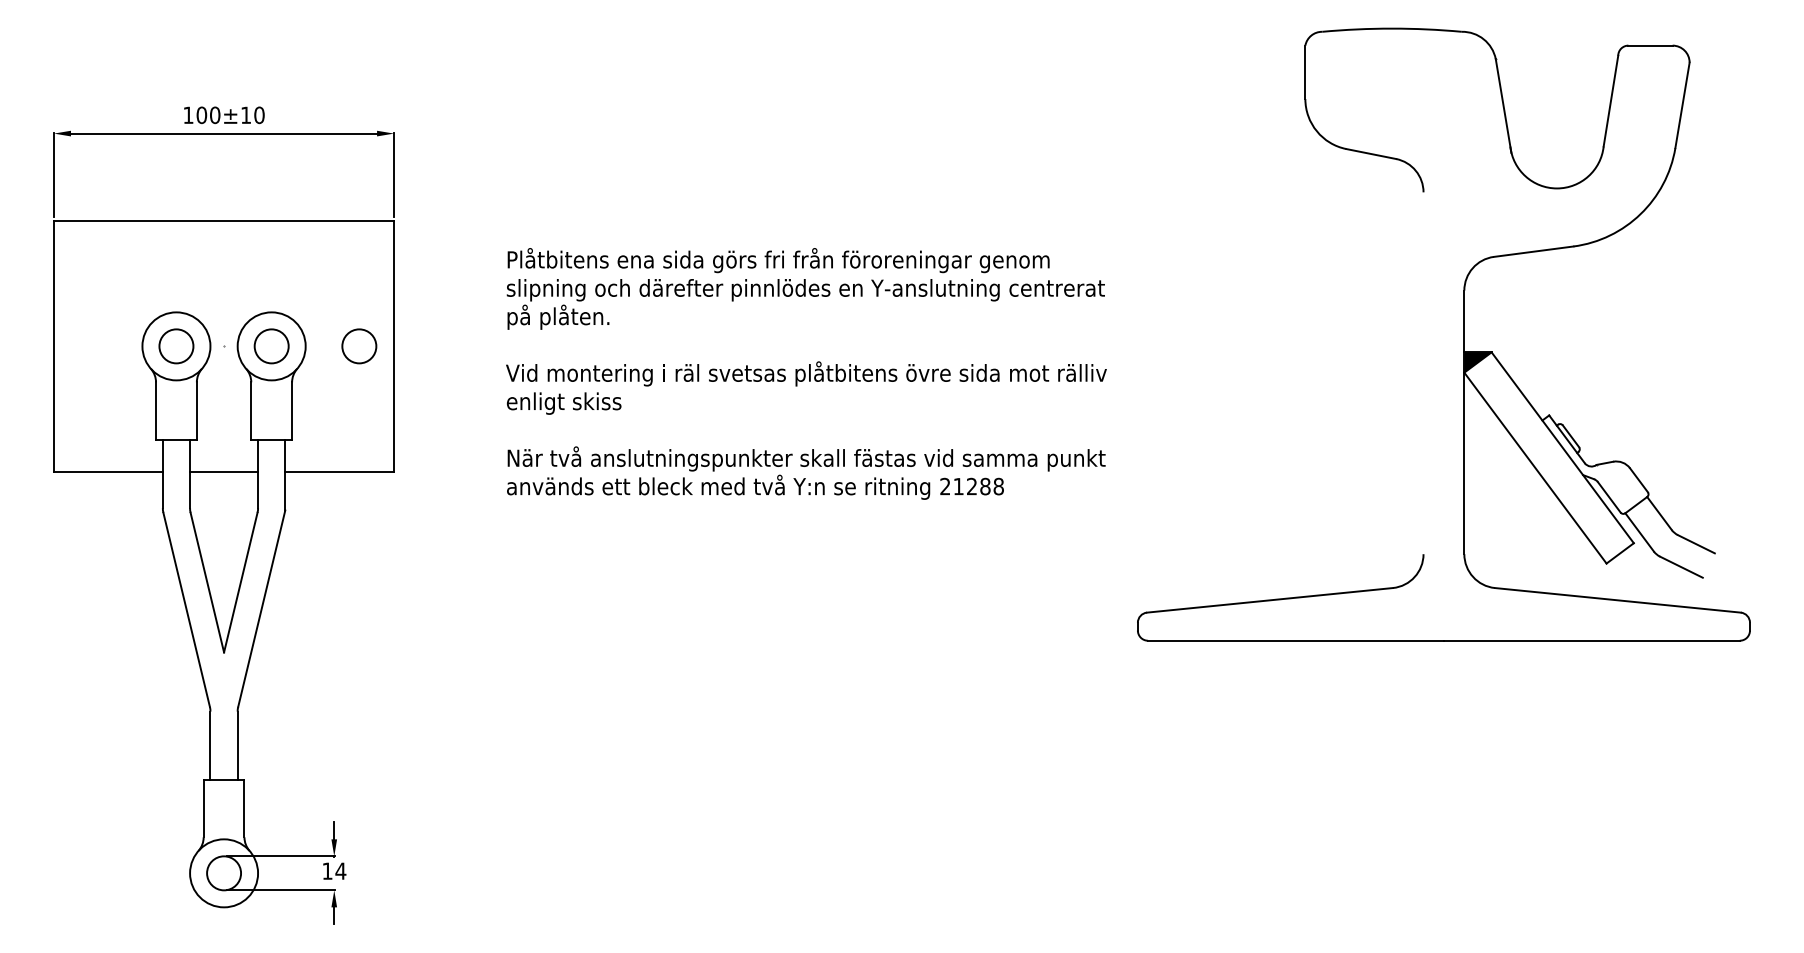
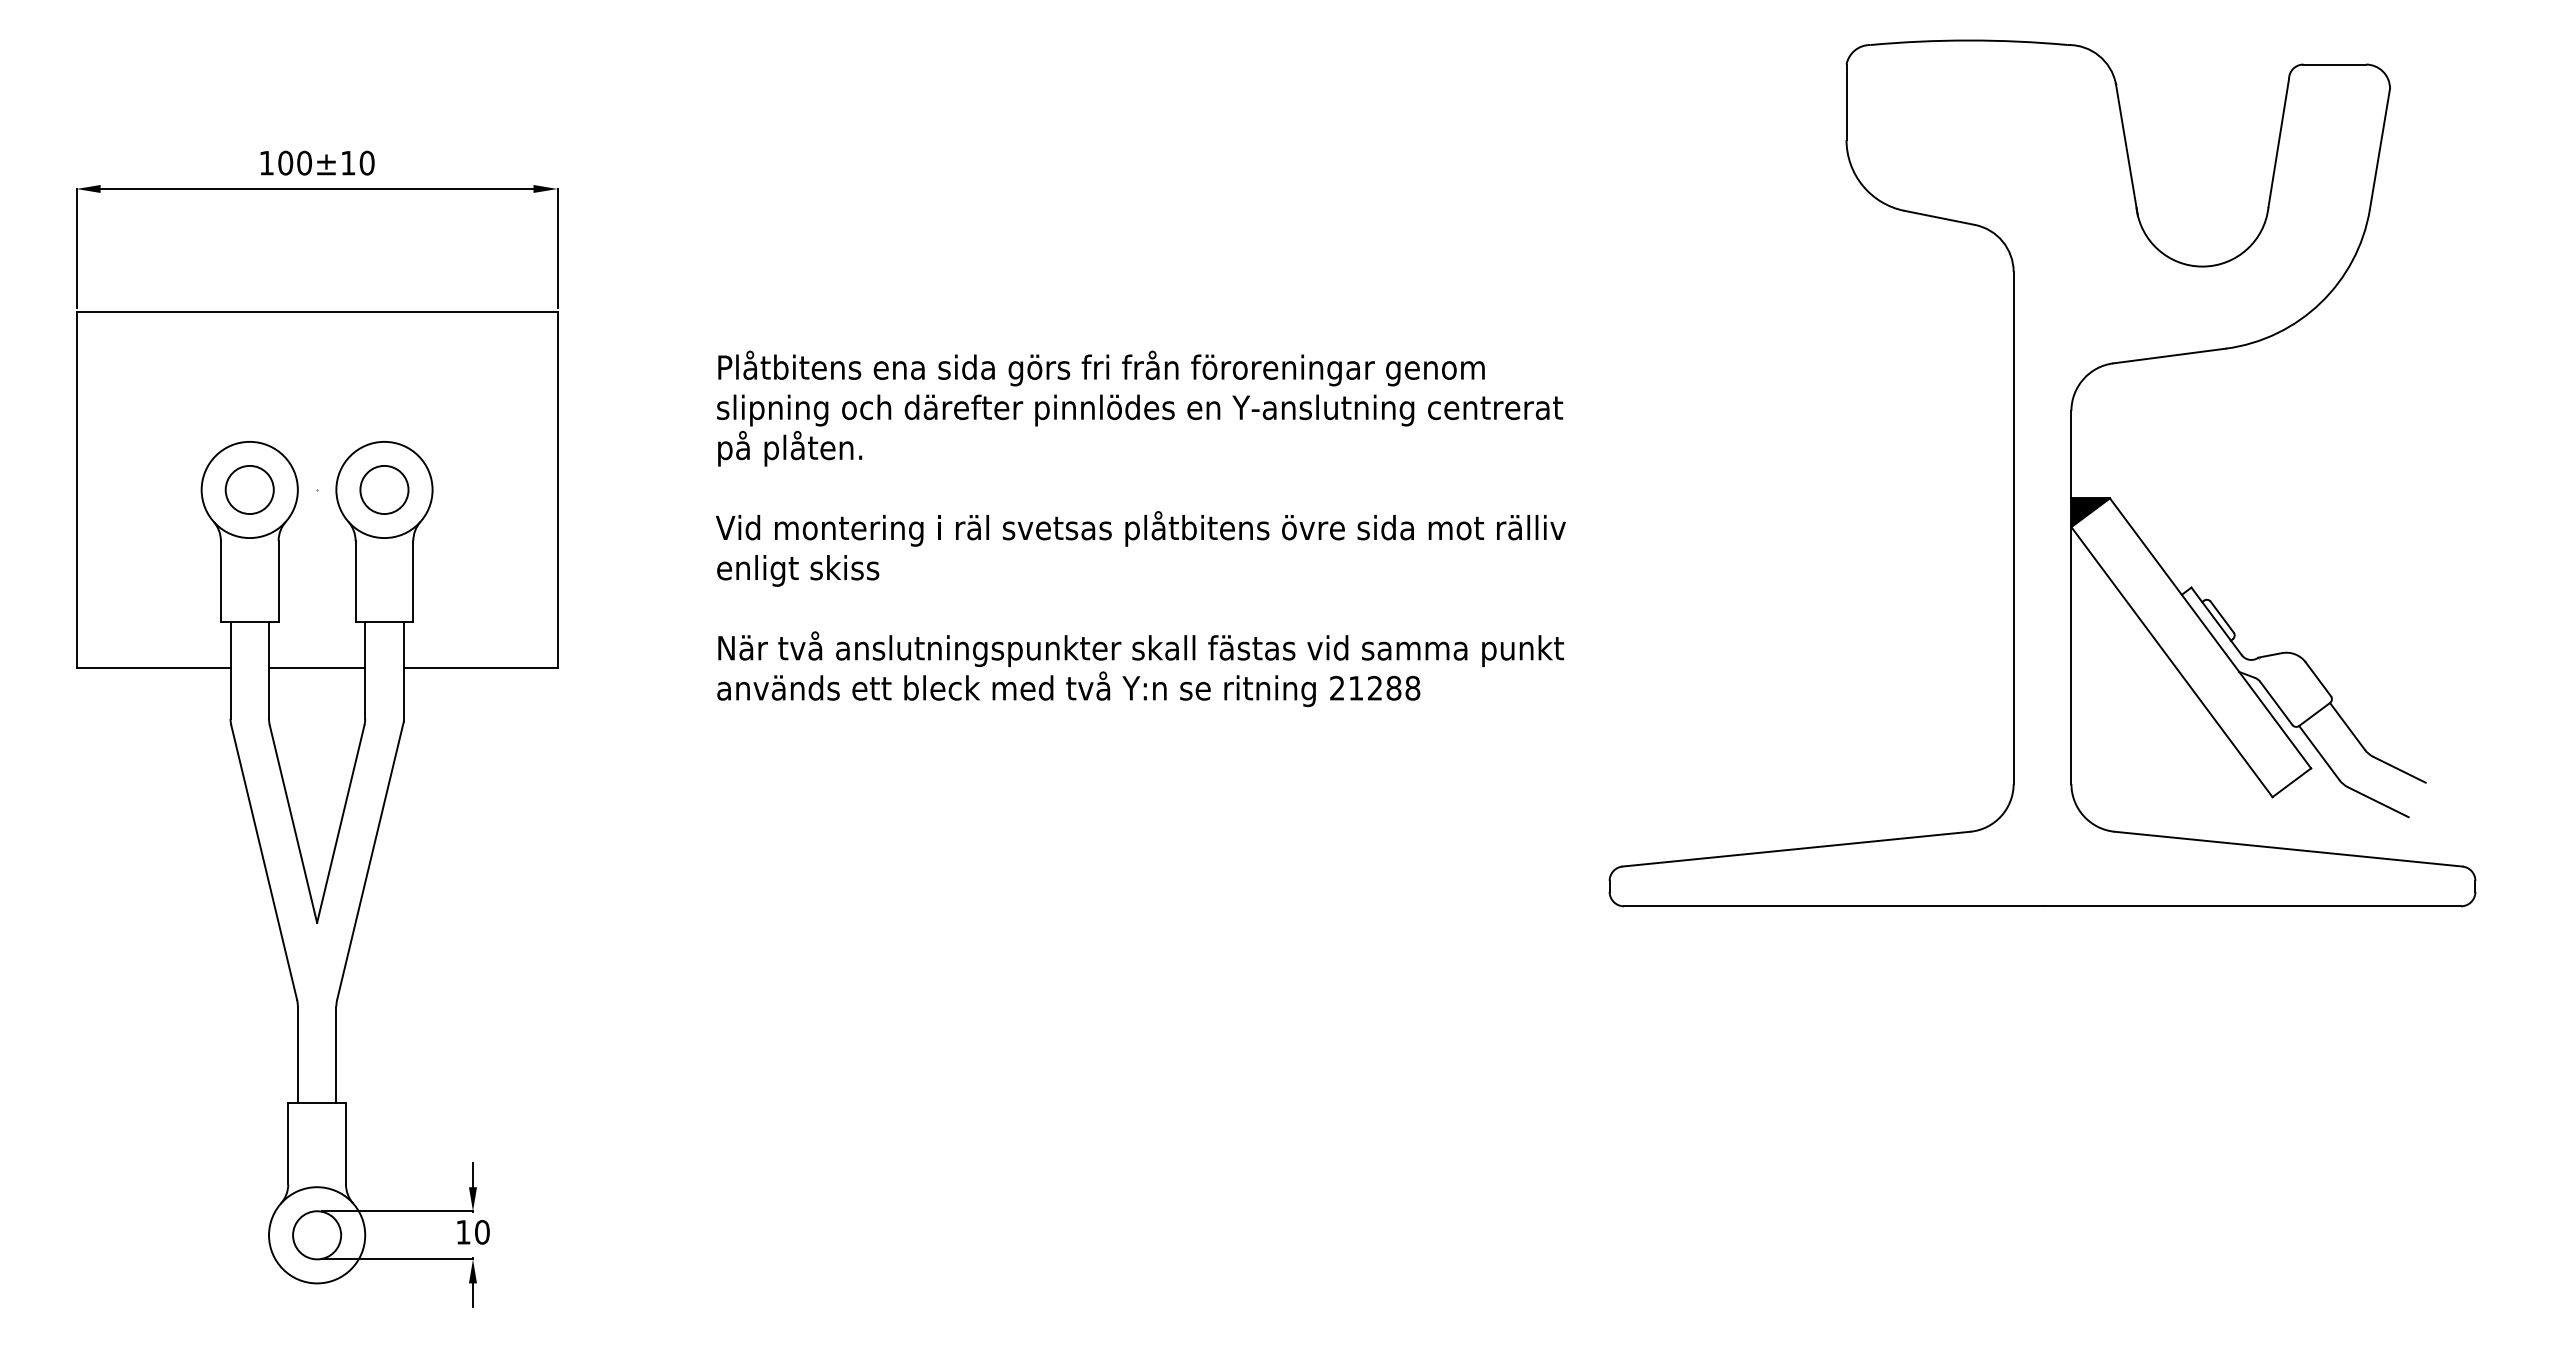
circle: (359, 346) -> (508, 489), removed
line: (1423, 372) -> (2013, 527), added
text: (340, 871) -> (482, 1232), 14 -> 10

